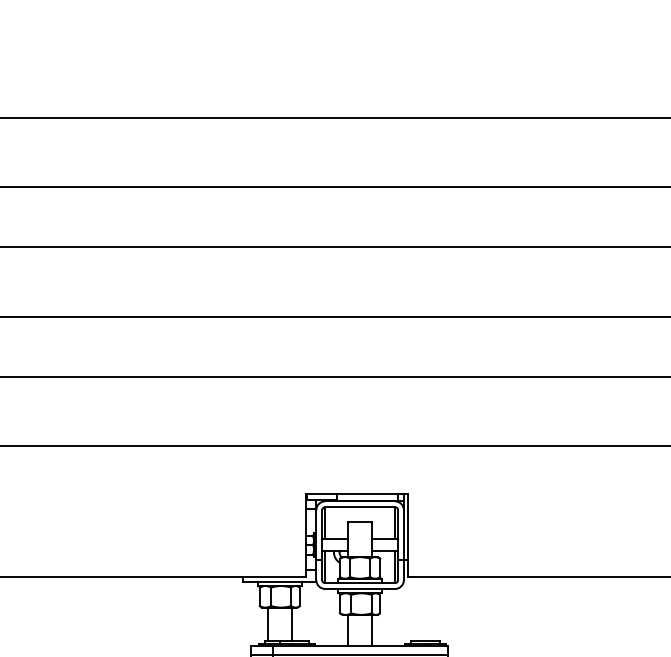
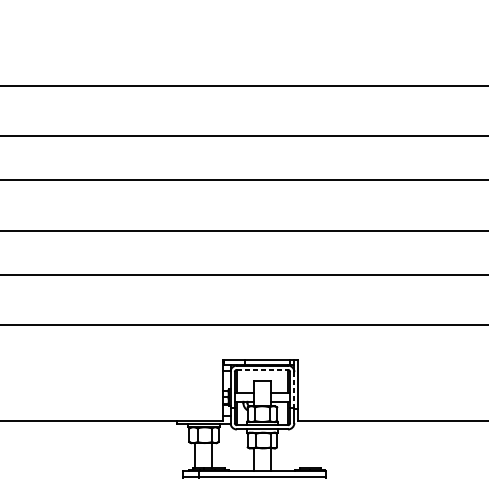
line: (360, 507) -> (262, 370), solid -> dashed
line: (403, 534) -> (294, 389), solid -> dashed

